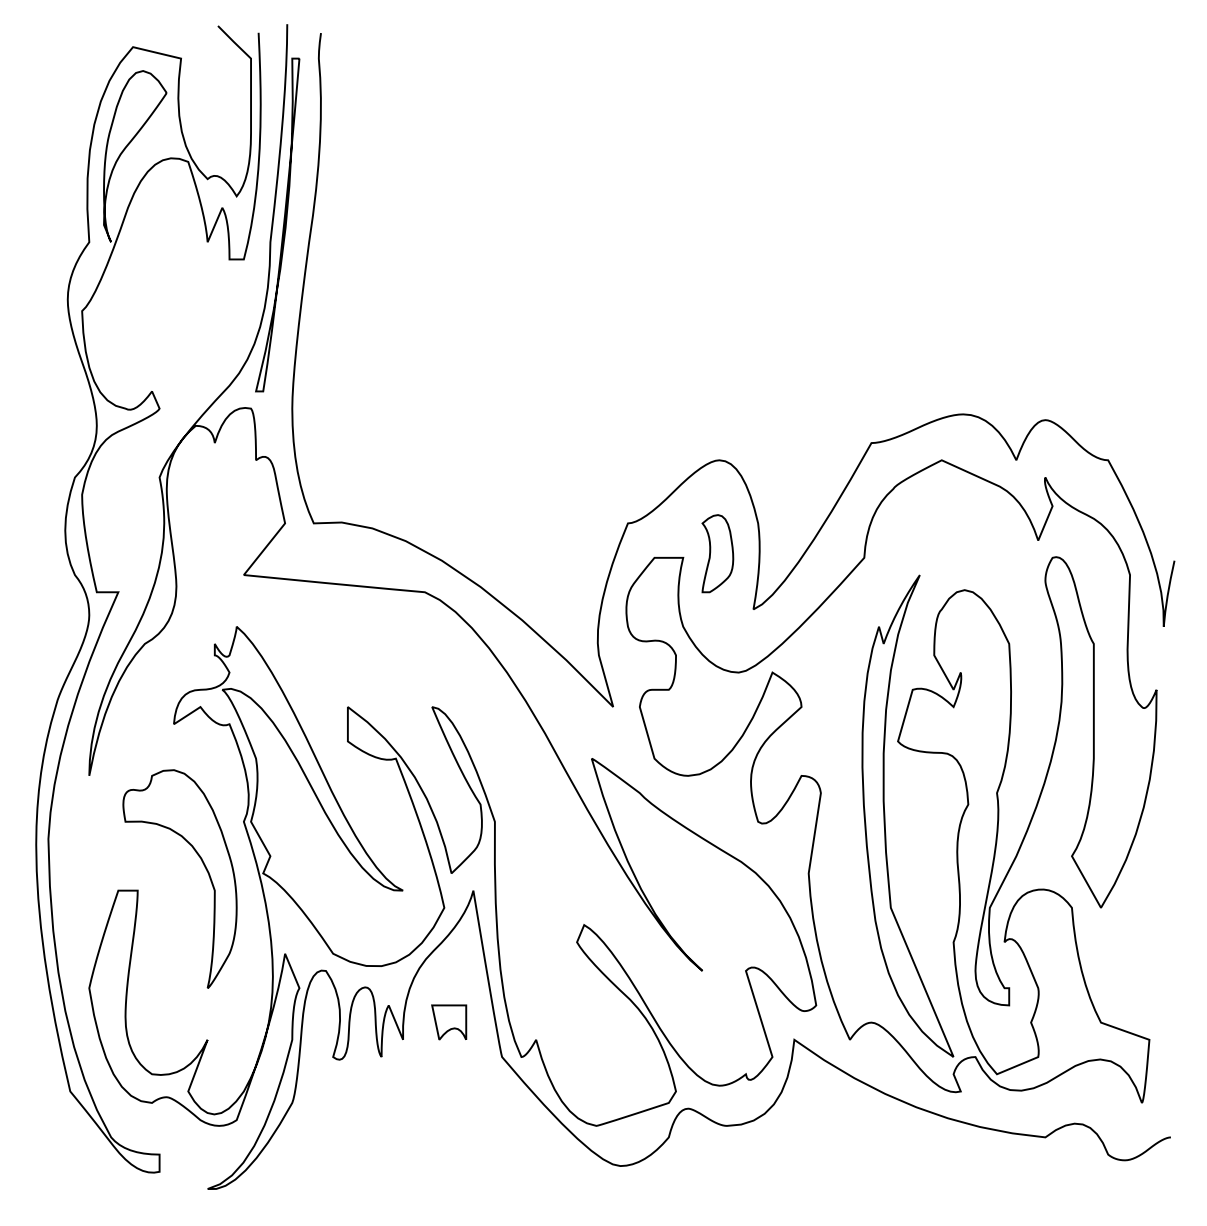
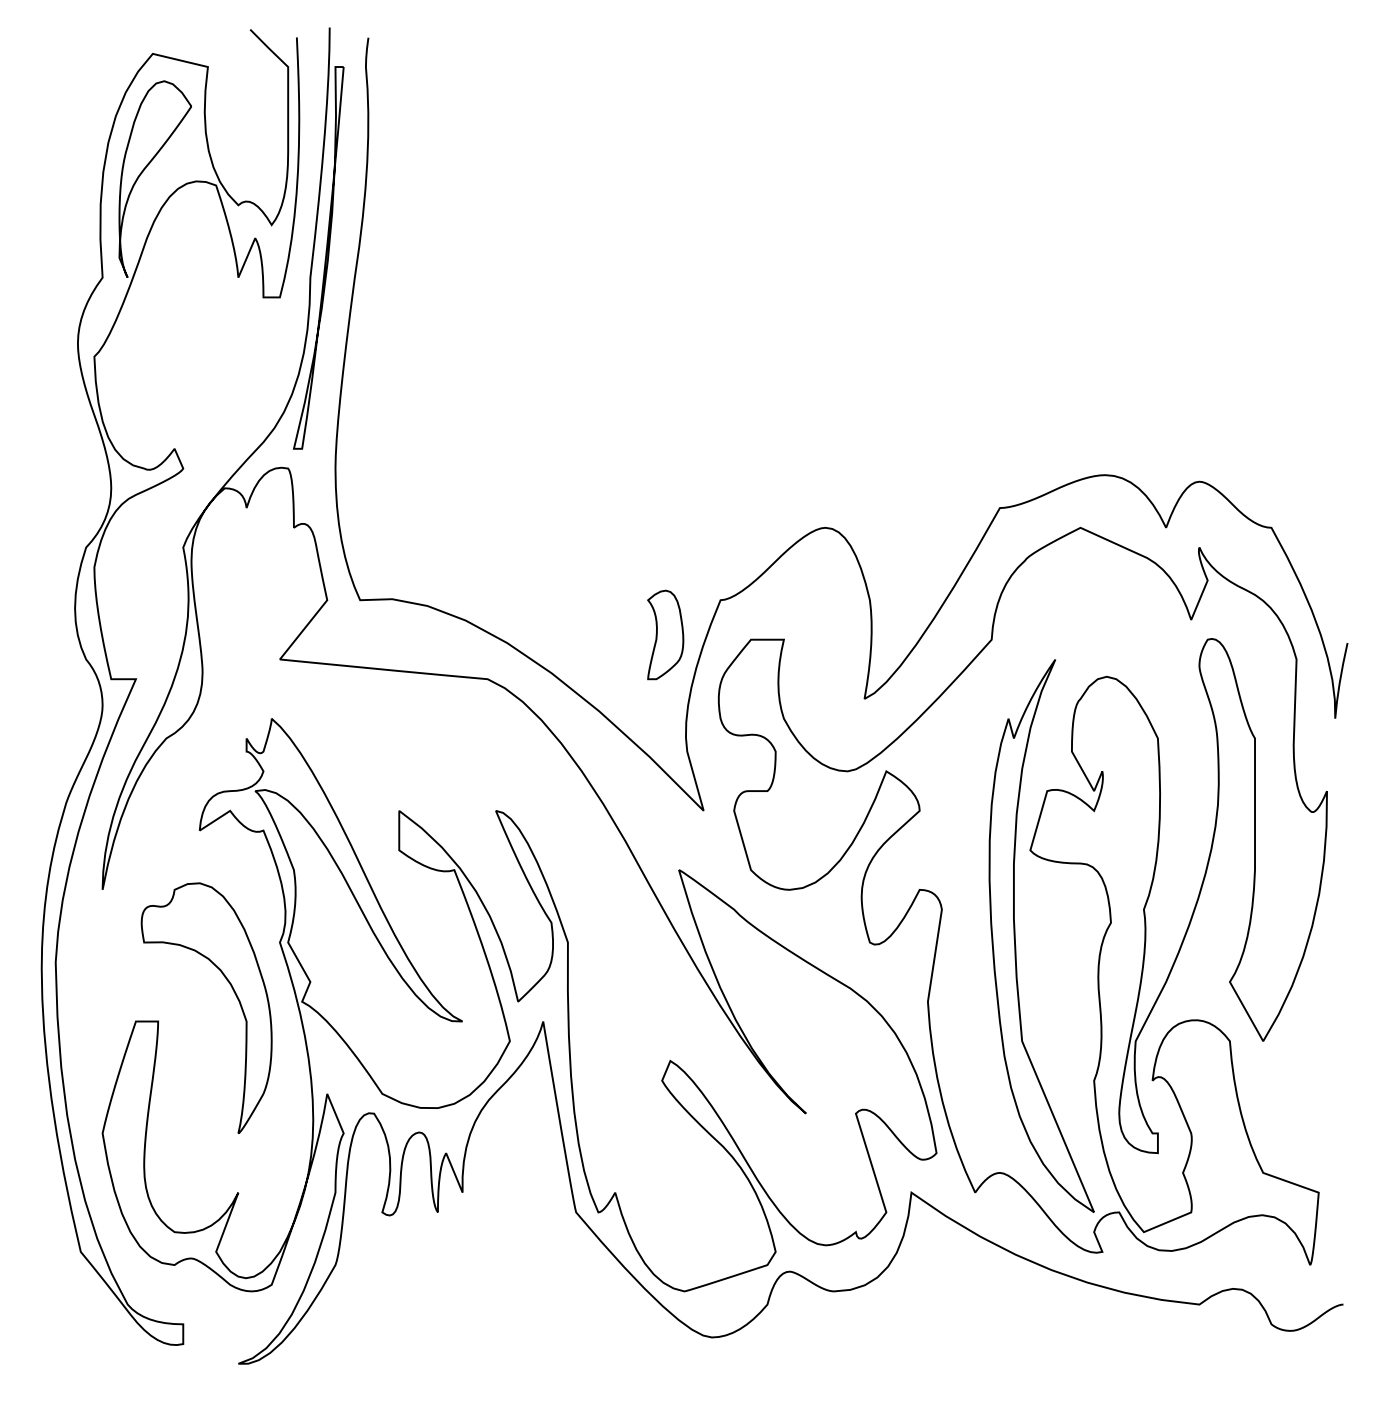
part: (717, 553) -> (665, 634), moved
part: (448, 1022) -> (514, 1172), removed

